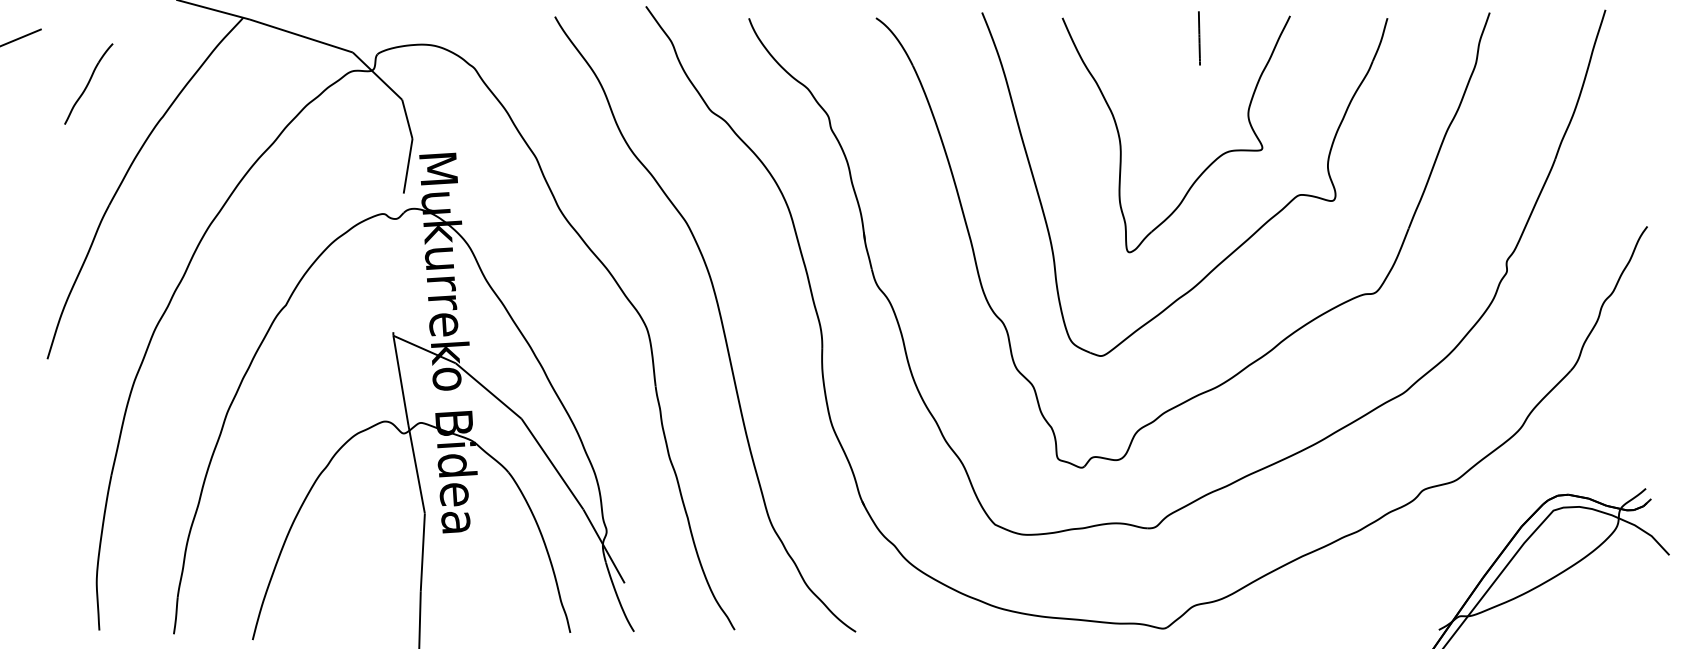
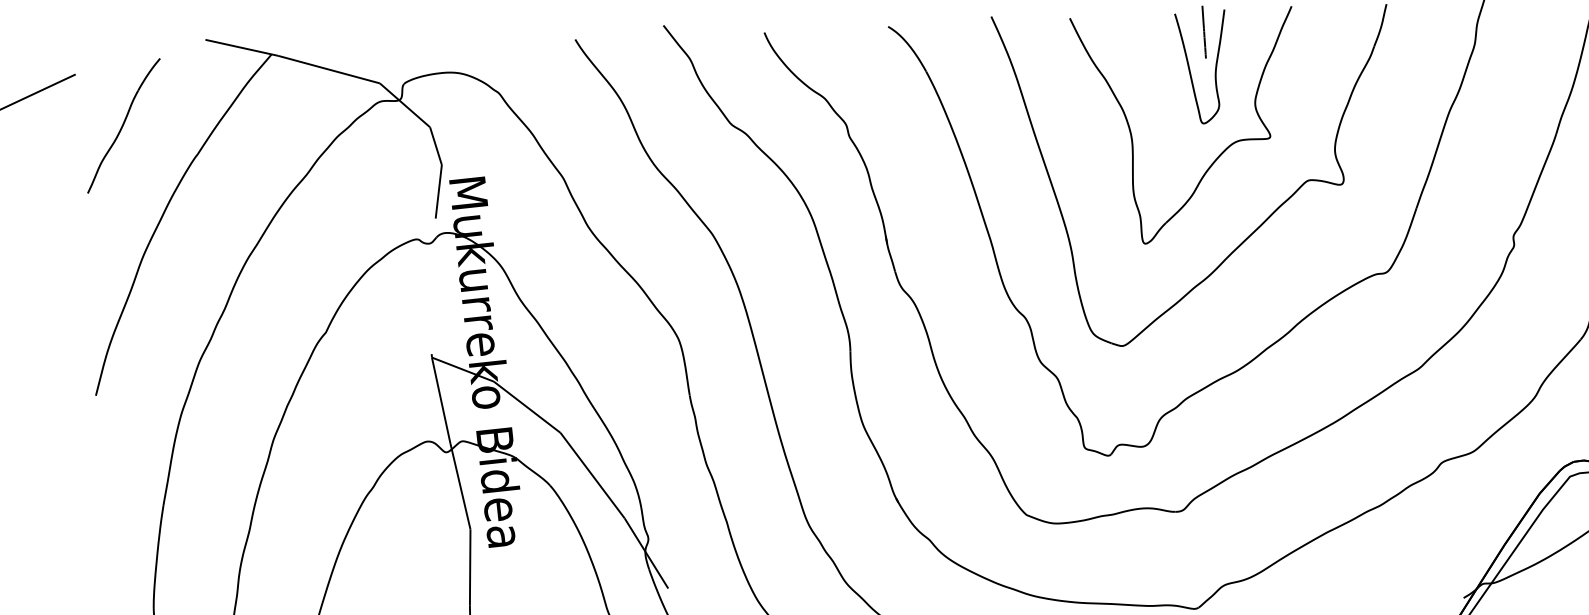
part: (1183, 74) -> (1190, 68), added
part: (88, 83) -> (123, 125), size x1.67

